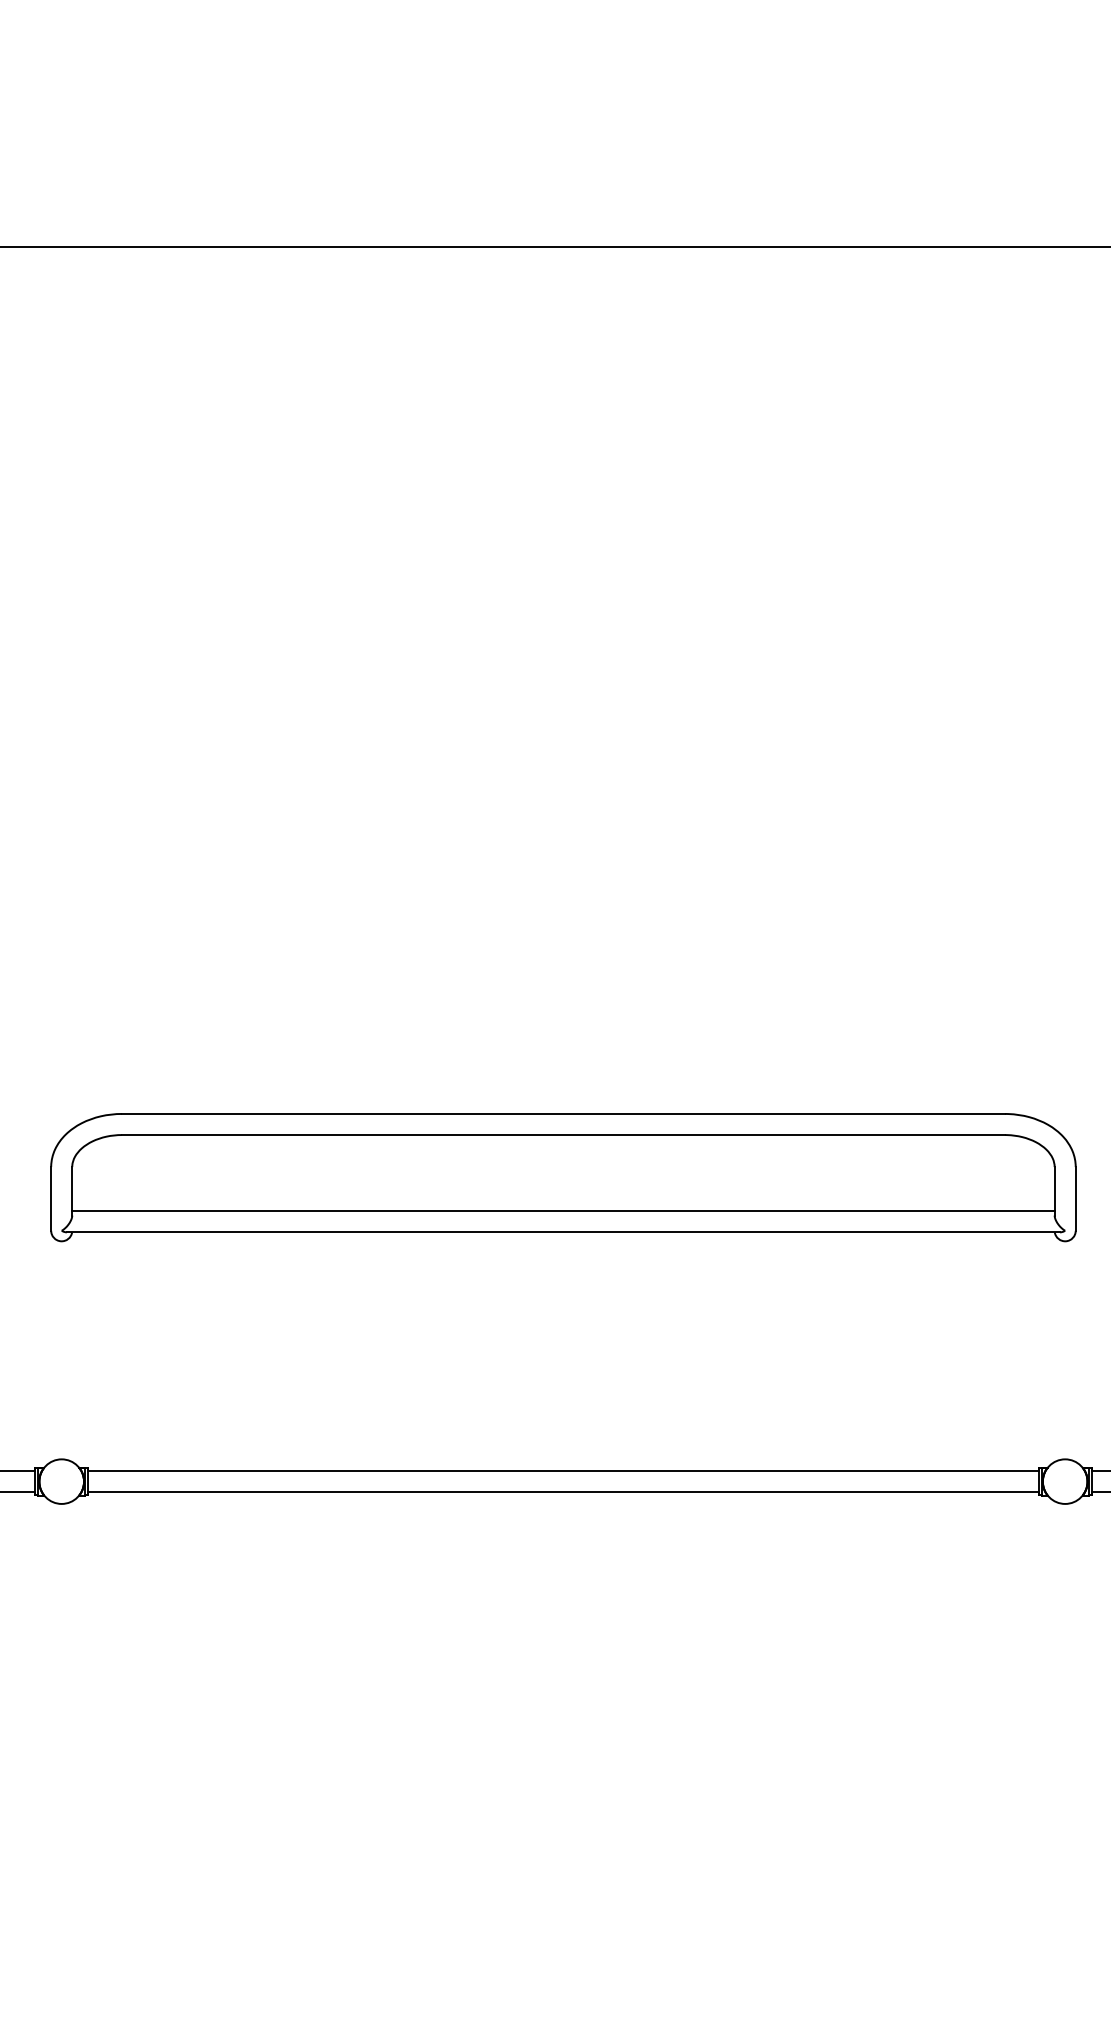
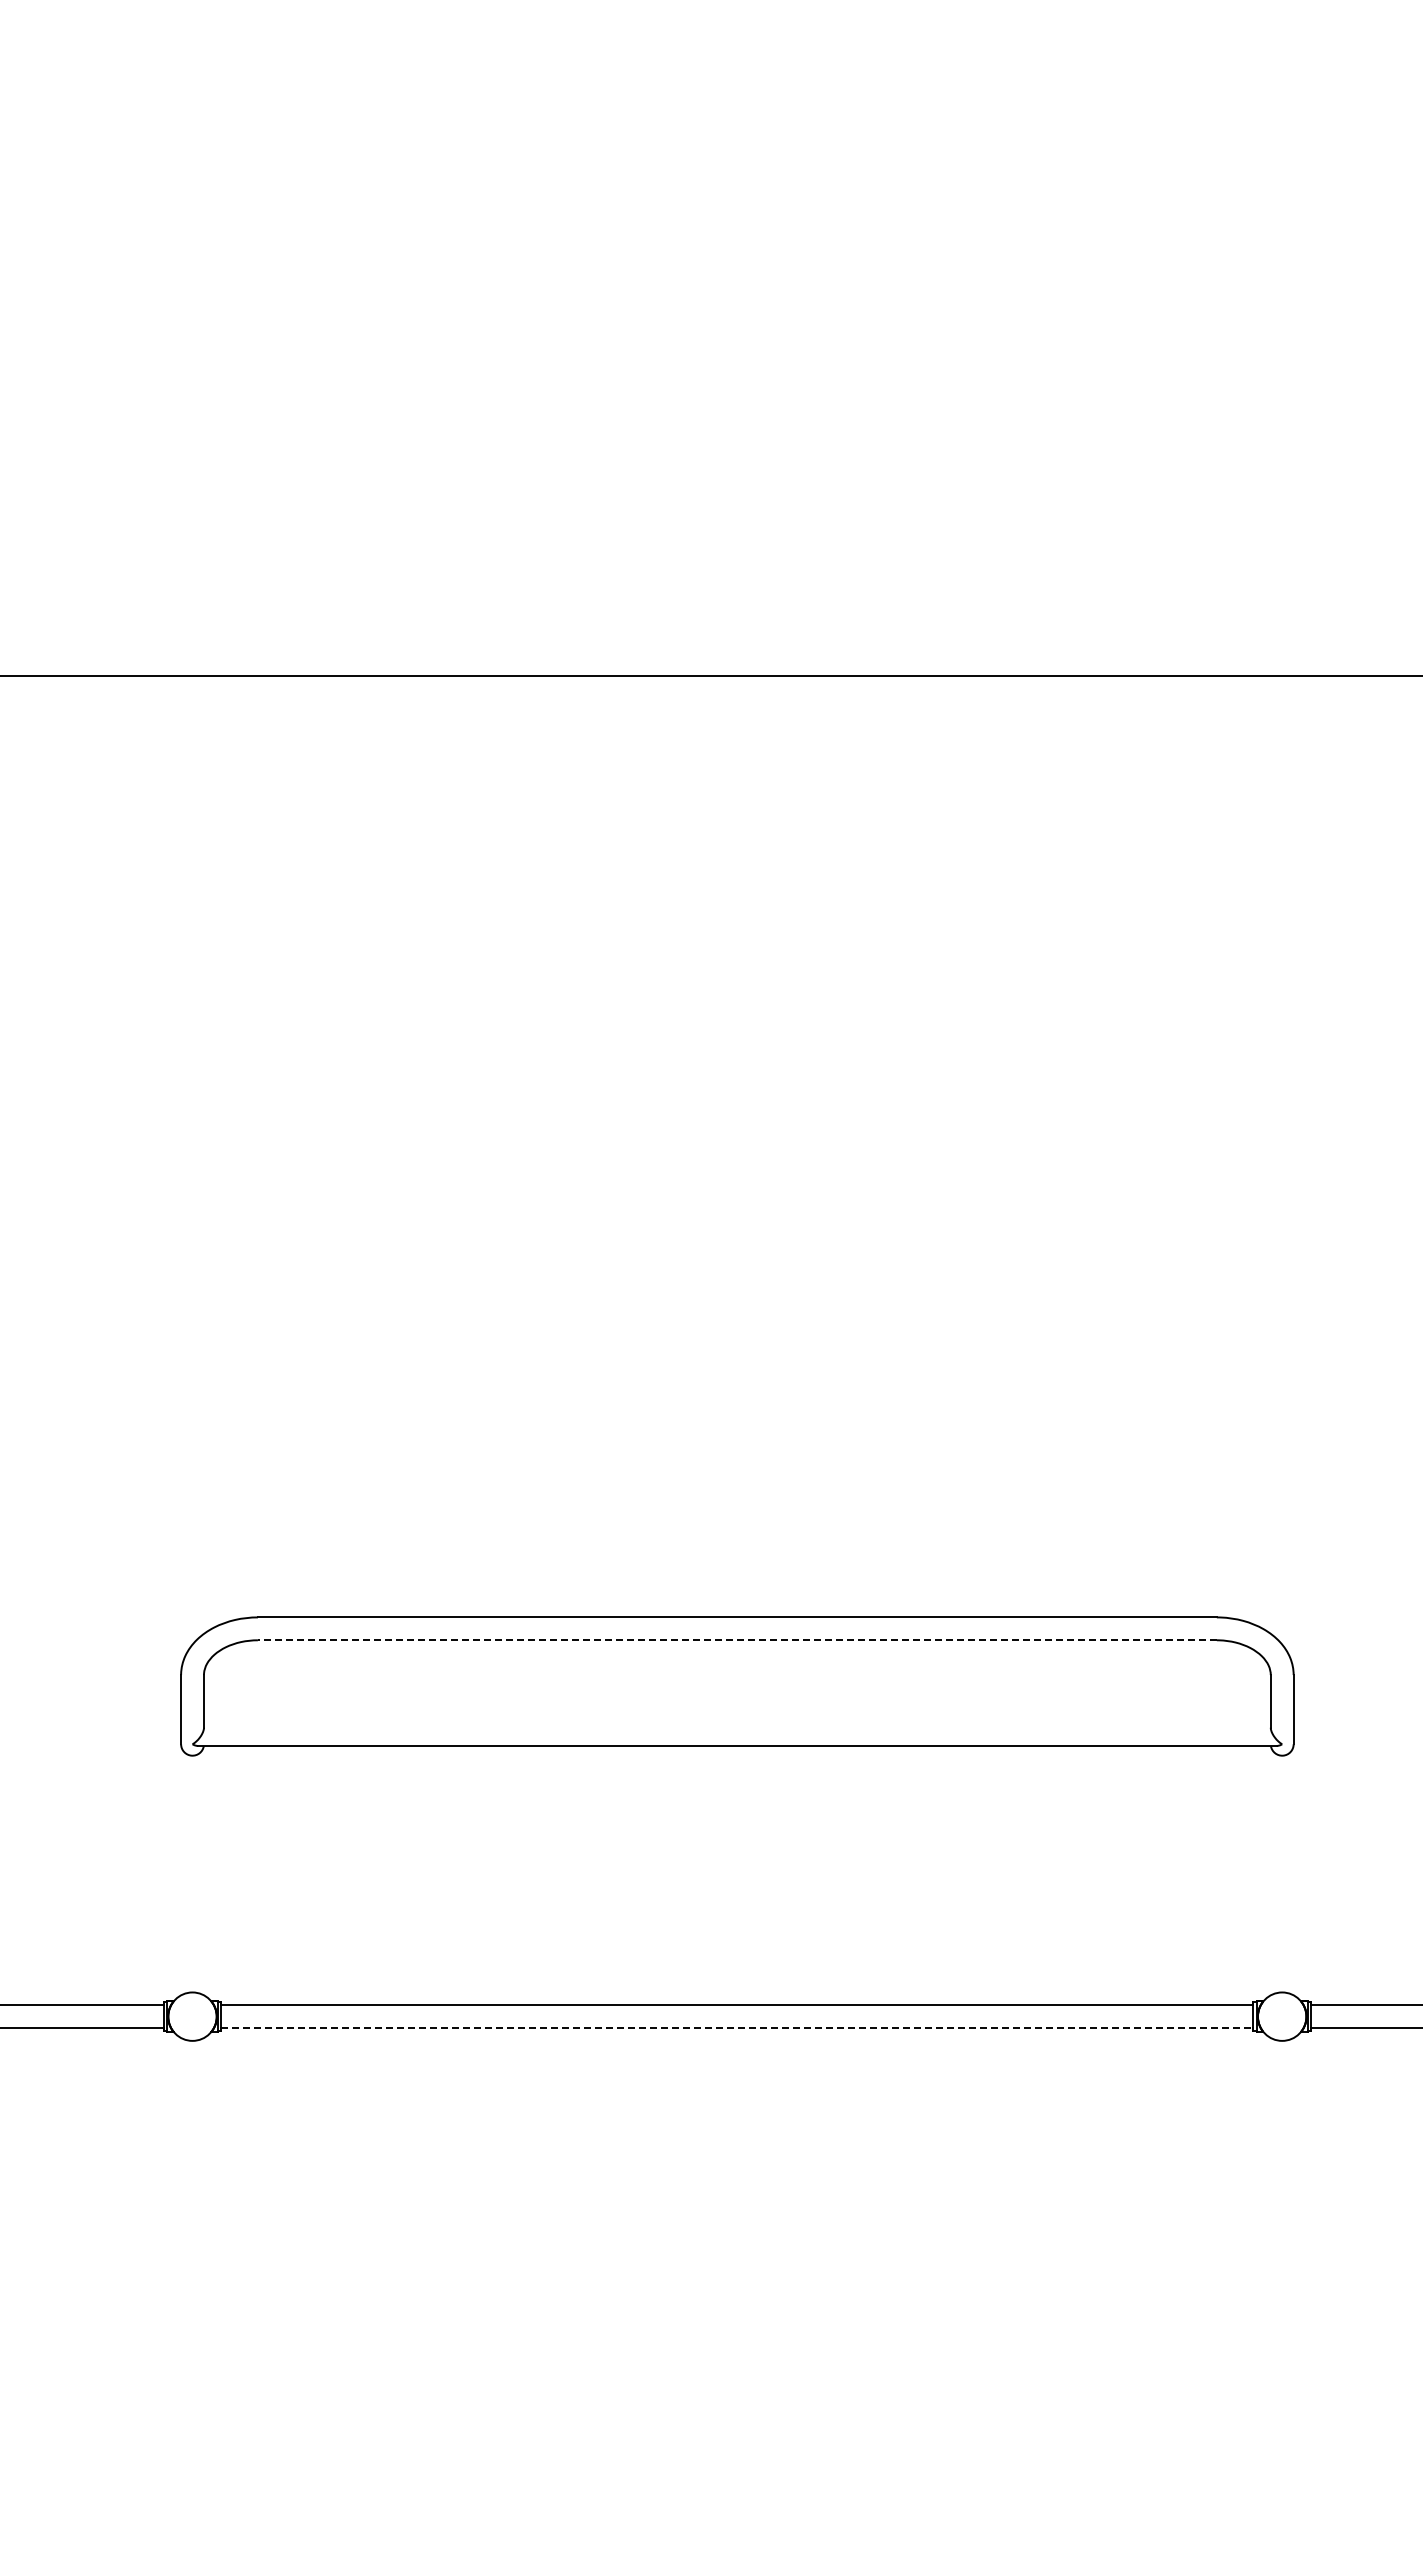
line: (562, 1135) -> (736, 1640), solid -> dashed
line: (562, 1211) -> (736, 1723), removed
line: (563, 1492) -> (737, 2028), solid -> dashed

